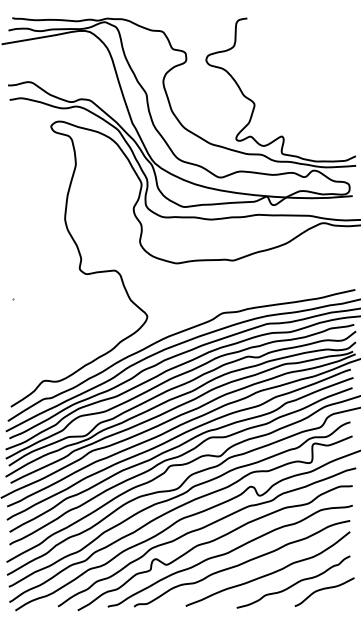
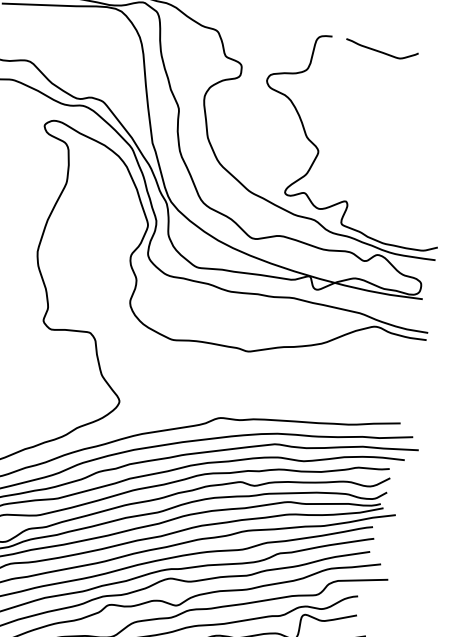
curve: (284, 21) -> (380, 50), added

